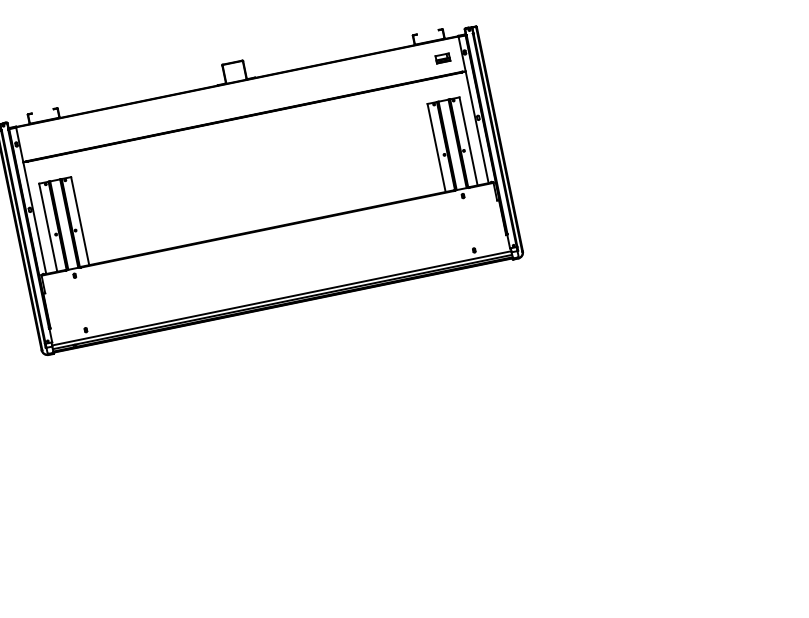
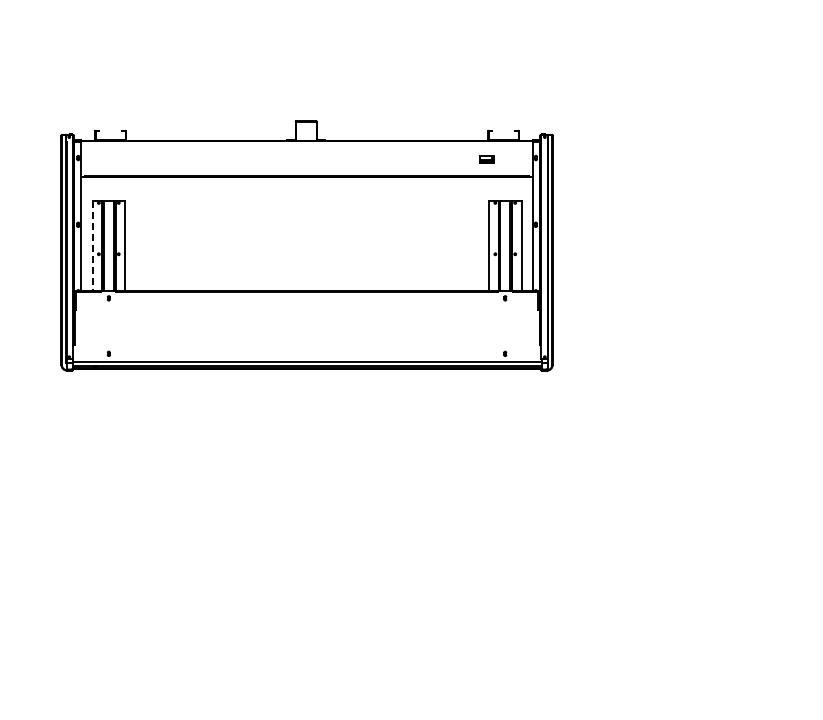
part: (442, 58) -> (486, 159), moved
line: (48, 227) -> (92, 245), solid -> dashed

